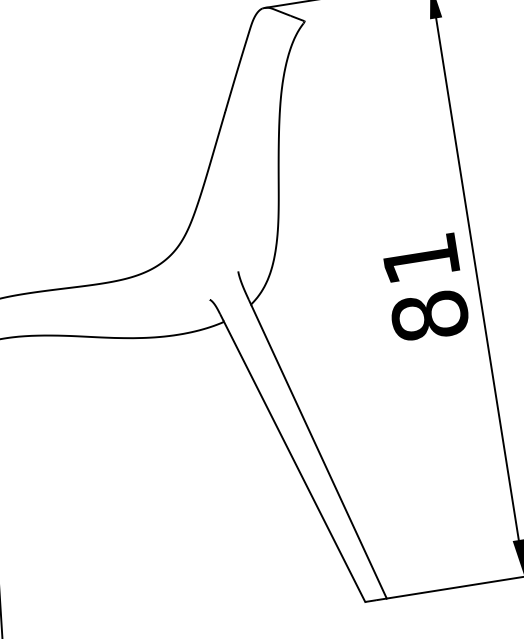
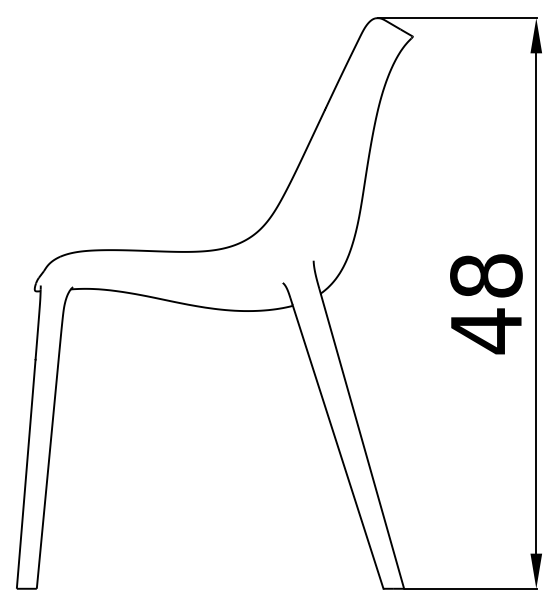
text: (425, 288) -> (486, 304), 81 -> 48

